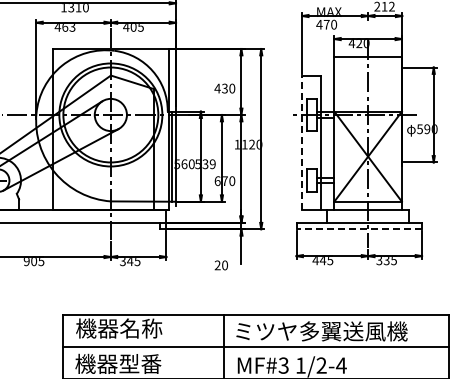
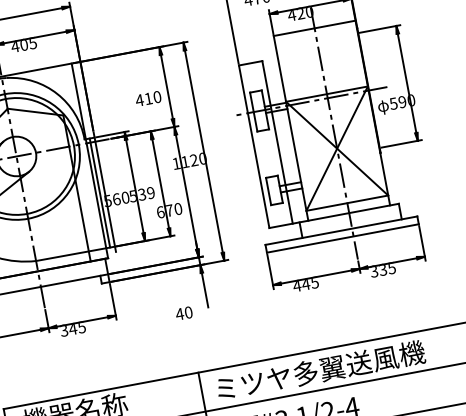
text: (224, 88) -> (147, 98), 430 -> 410
line: (302, 142) -> (254, 146), dashed -> solid
line: (359, 229) -> (343, 238), dashed -> solid
text: (217, 265) -> (179, 314), 20 -> 40

